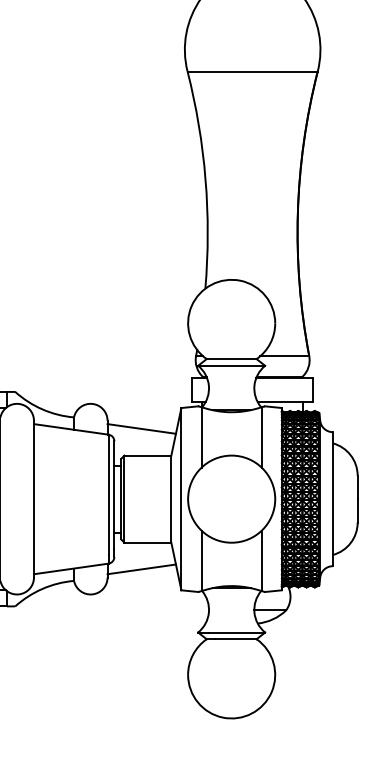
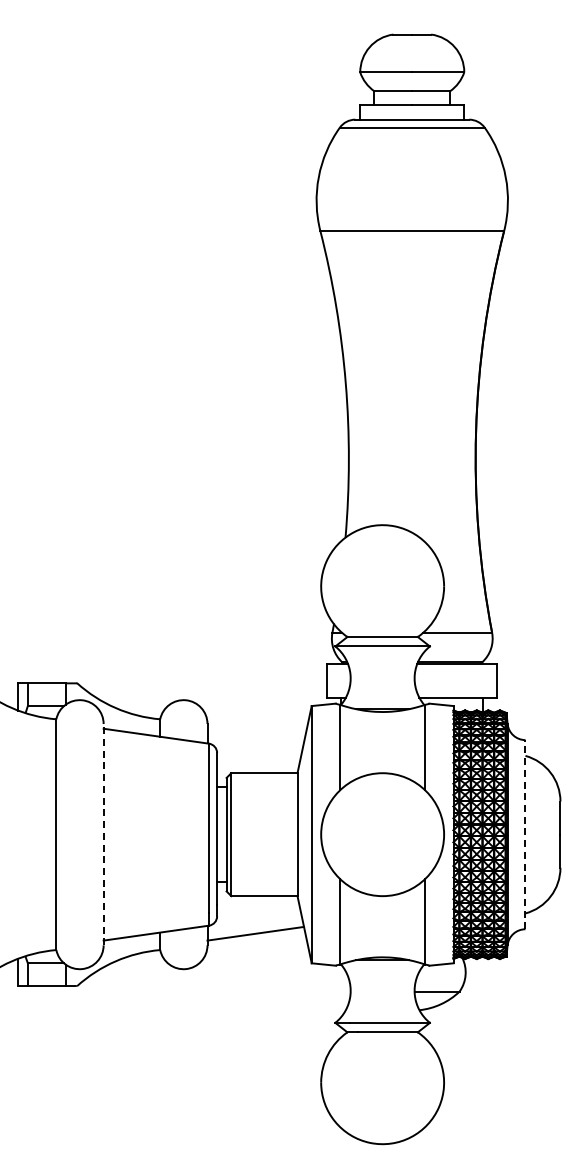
line: (141, 428) -> (255, 735), removed
line: (33, 499) -> (103, 834), solid -> dashed
line: (332, 499) -> (525, 834), solid -> dashed

